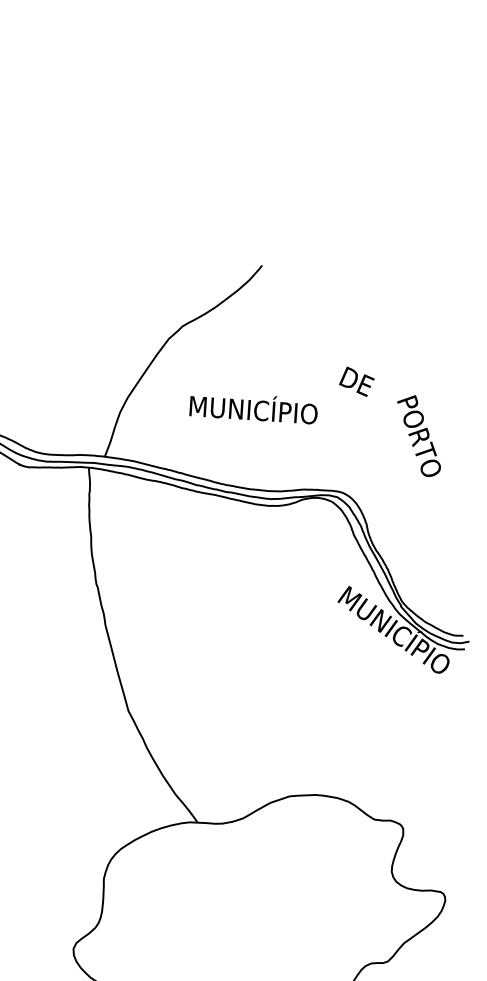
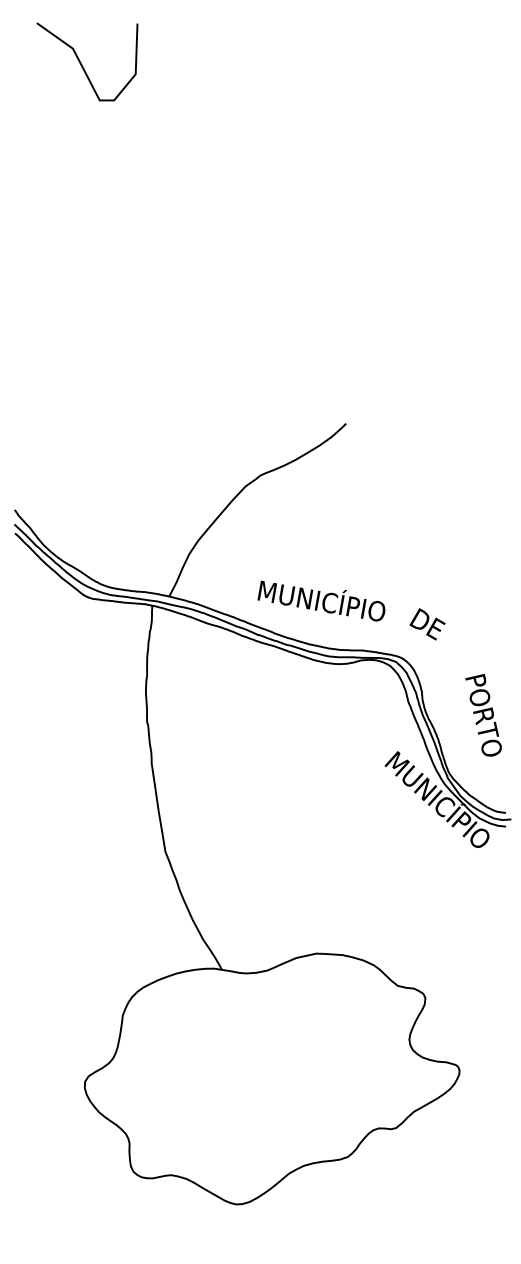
text: (356, 381) -> (427, 624), moved
text: (252, 409) -> (321, 600), moved
text: (419, 436) -> (483, 715), moved

